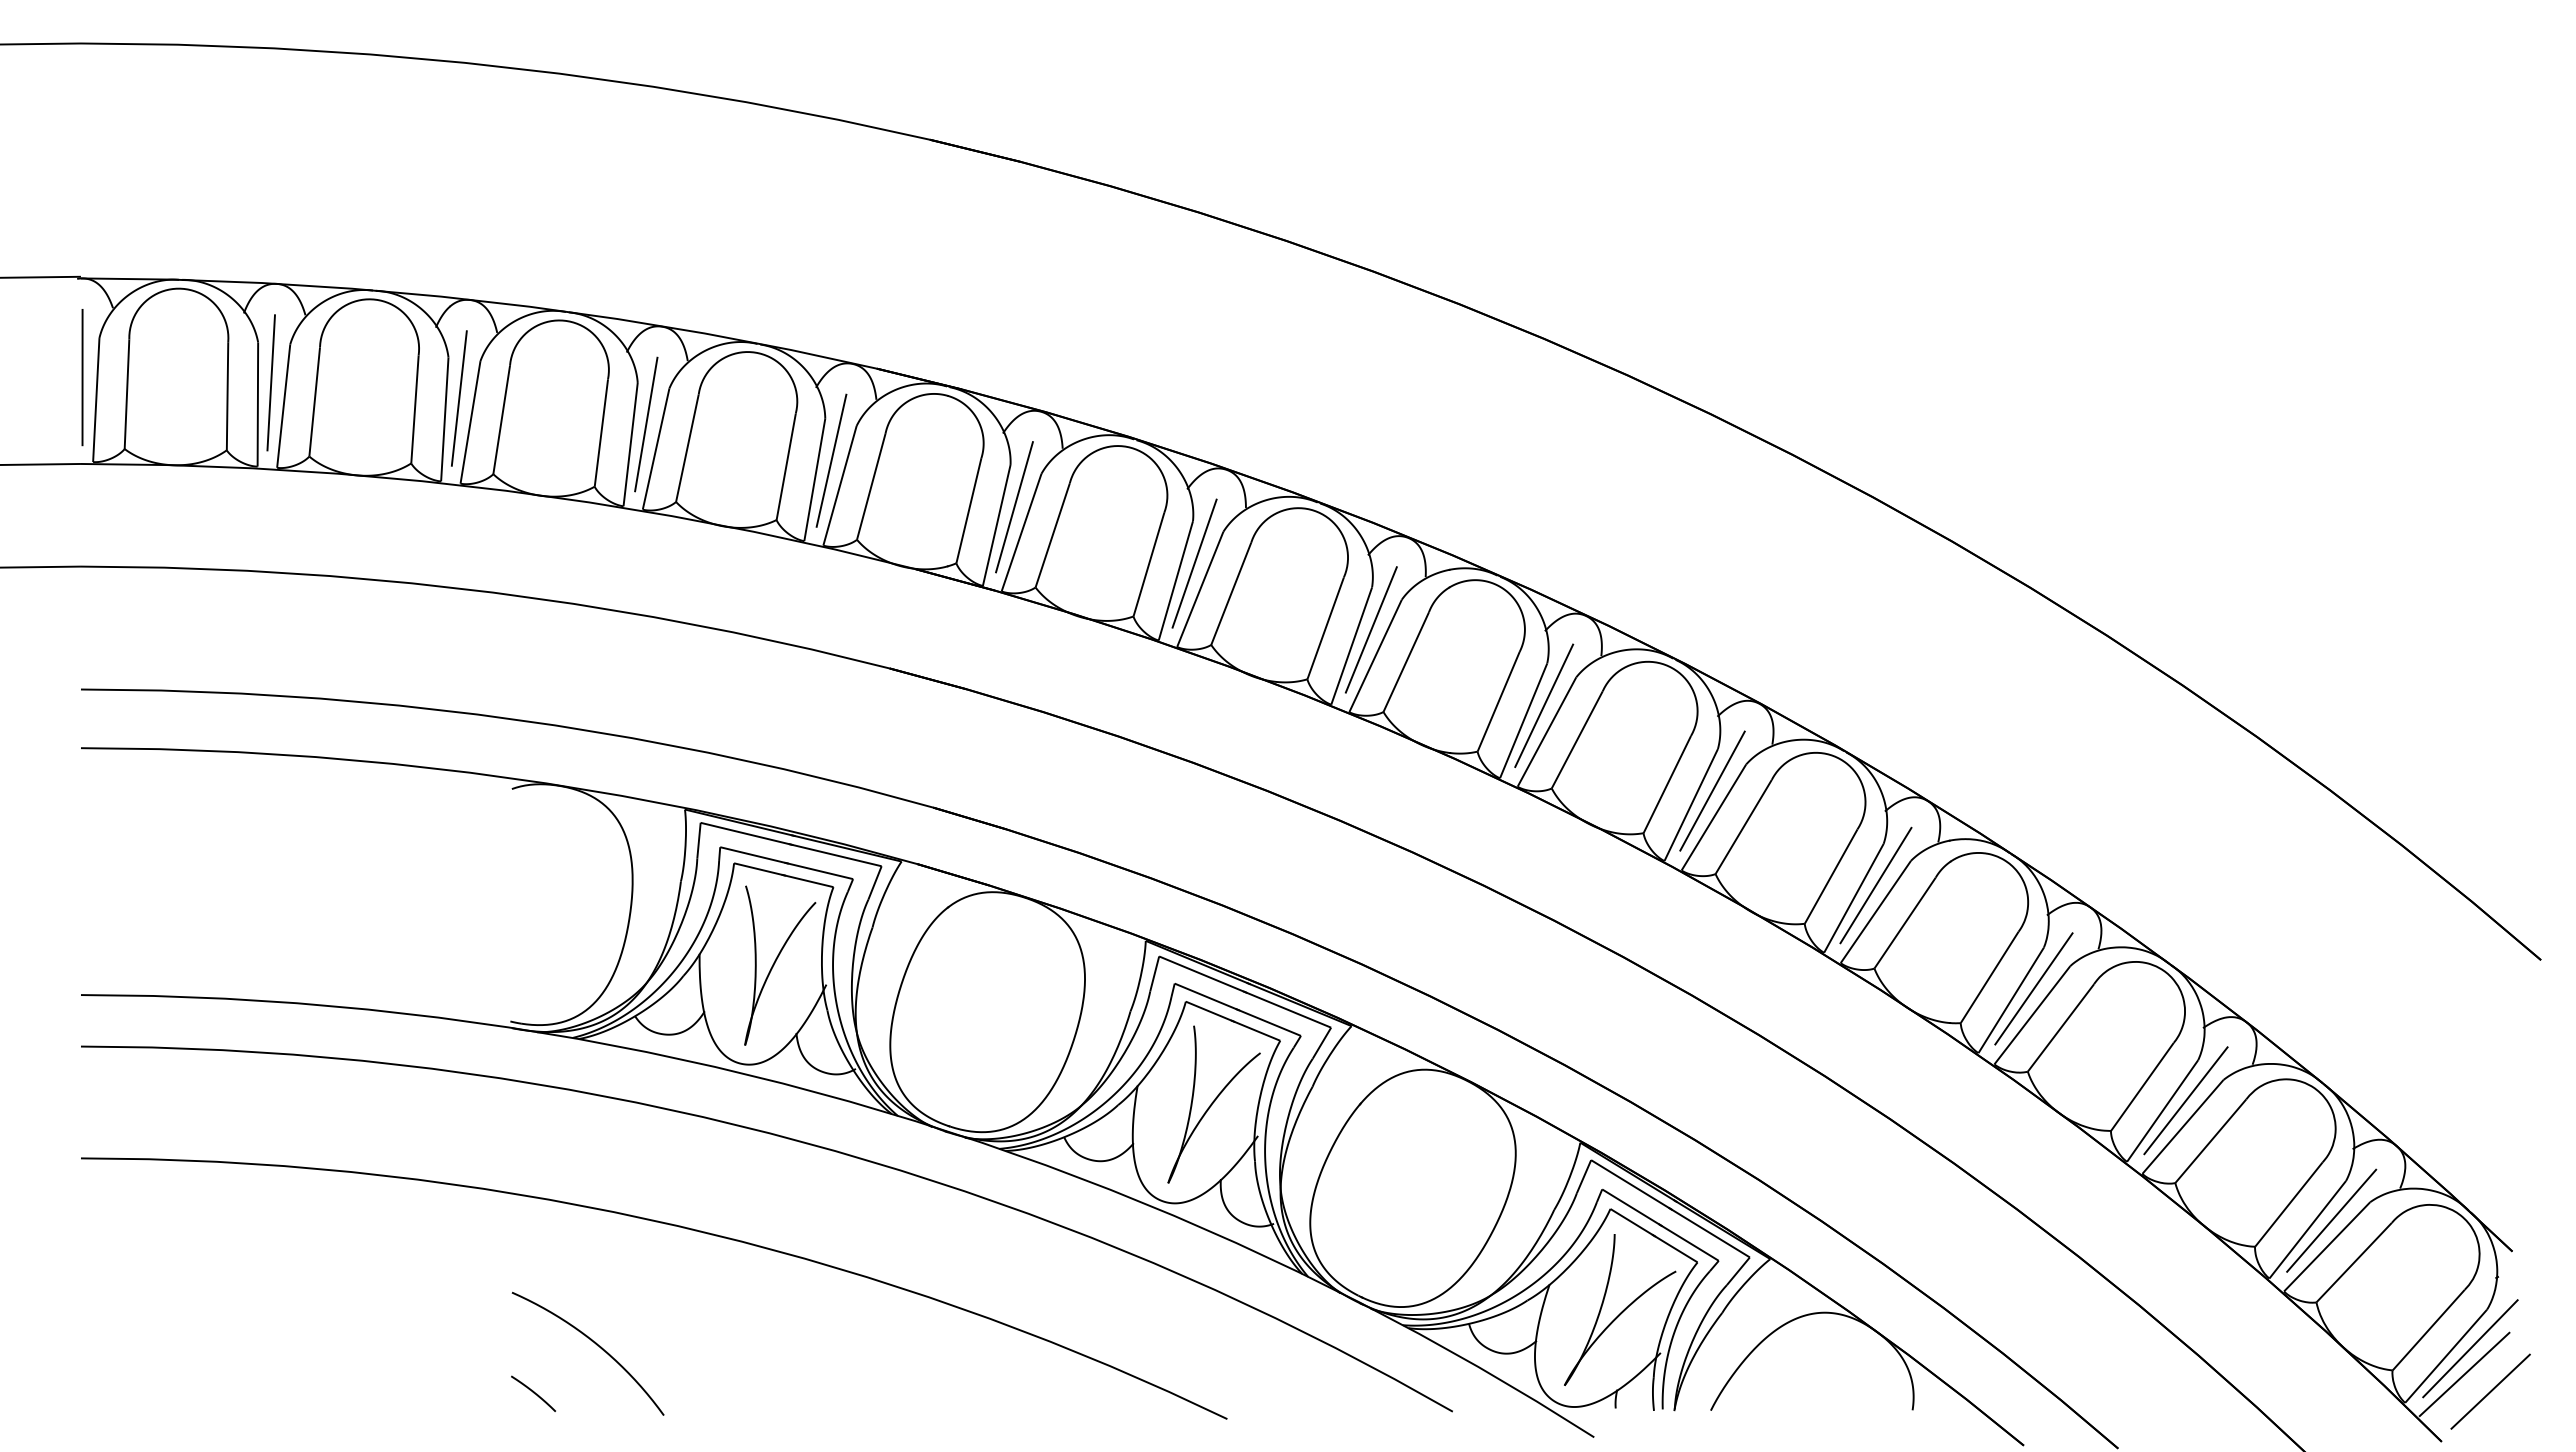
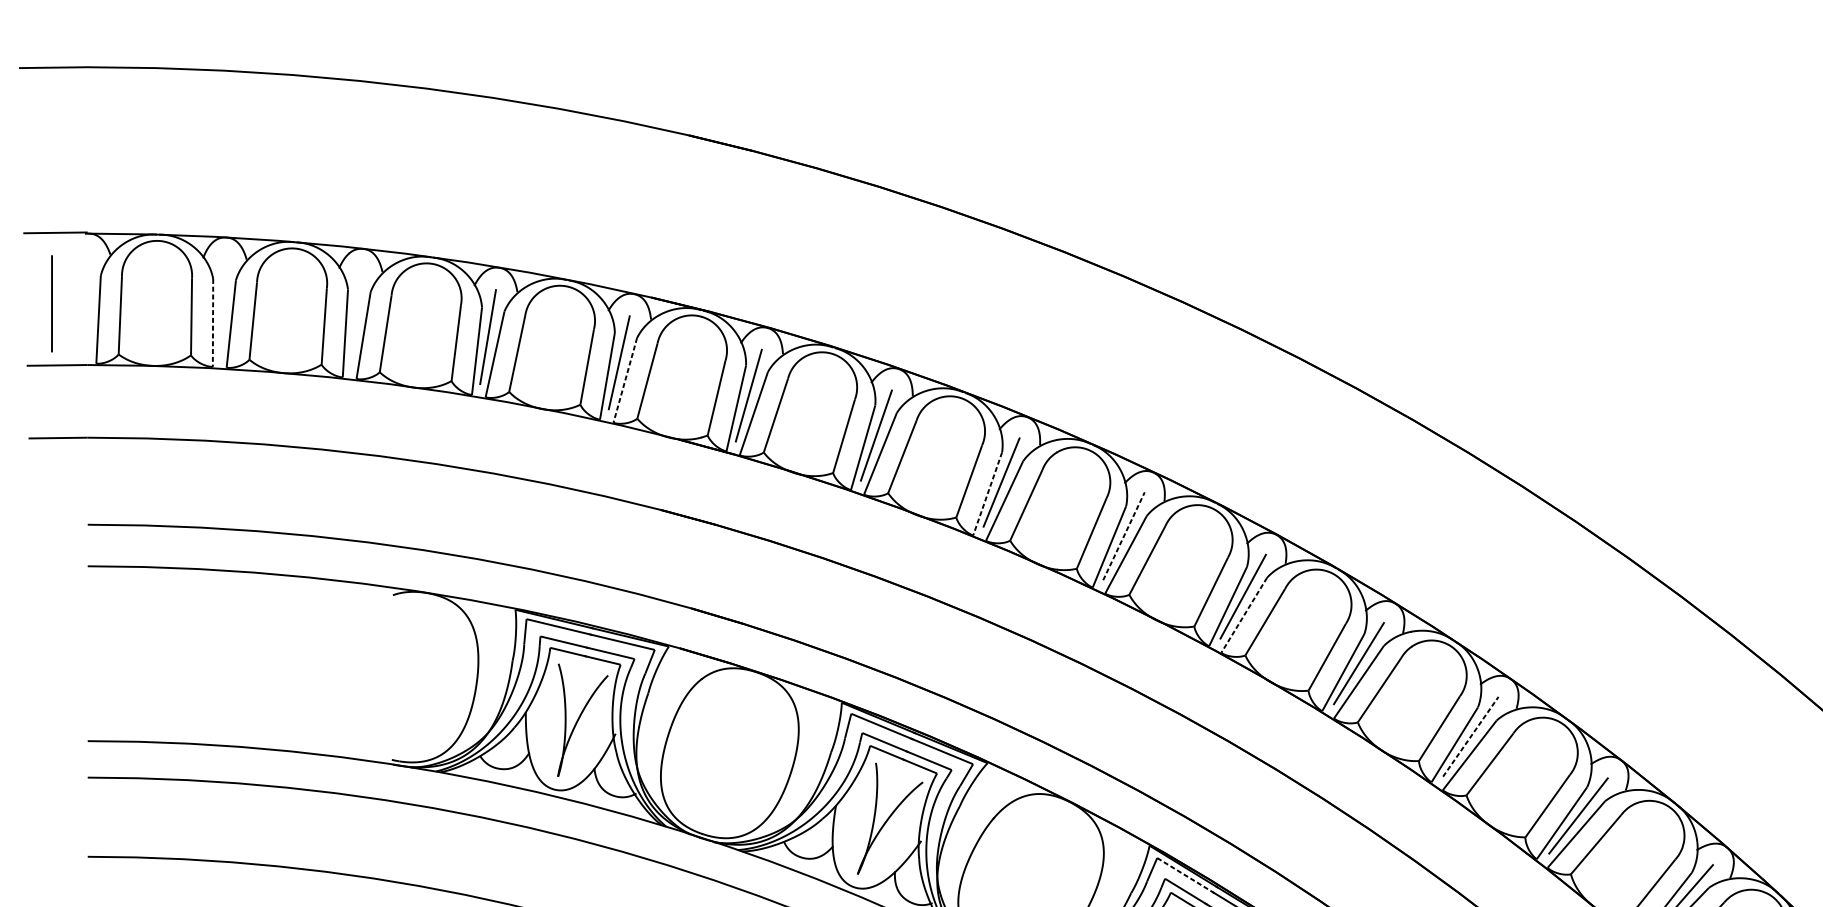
line: (82, 377) -> (51, 303), moved
line: (270, 382) -> (221, 307), removed
line: (459, 398) -> (355, 318), removed
line: (257, 405) -> (212, 323), solid -> dashed
line: (839, 486) -> (624, 380), solid -> dashed
line: (1351, 646) -> (987, 494), solid -> dashed
line: (1544, 705) -> (1124, 536), solid -> dashed
line: (1713, 817) -> (1243, 615), solid -> dashed
line: (2033, 988) -> (1470, 736), solid -> dashed
line: (1631, 1185) -> (1185, 876), solid -> dashed

